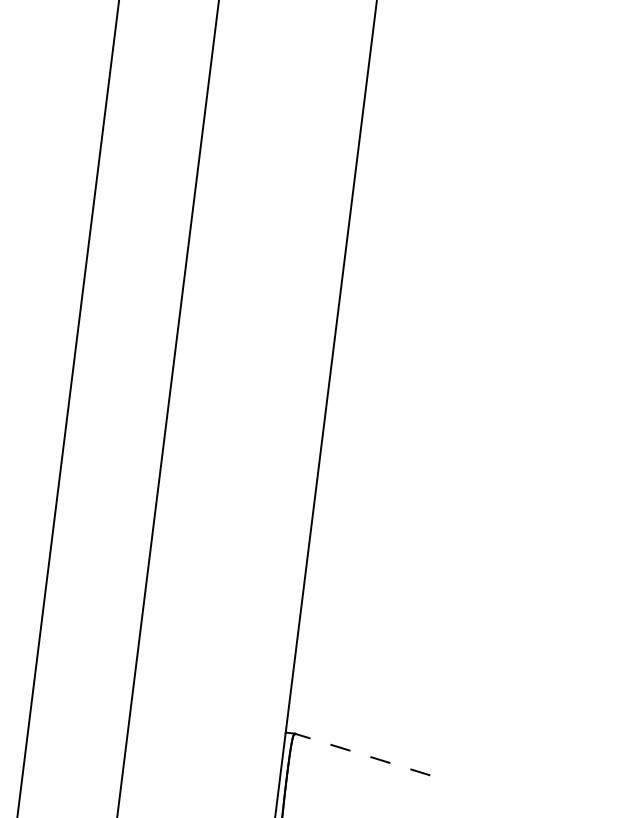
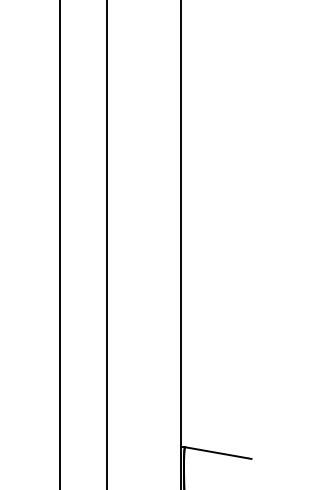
line: (362, 755) -> (218, 453), dashed -> solid

